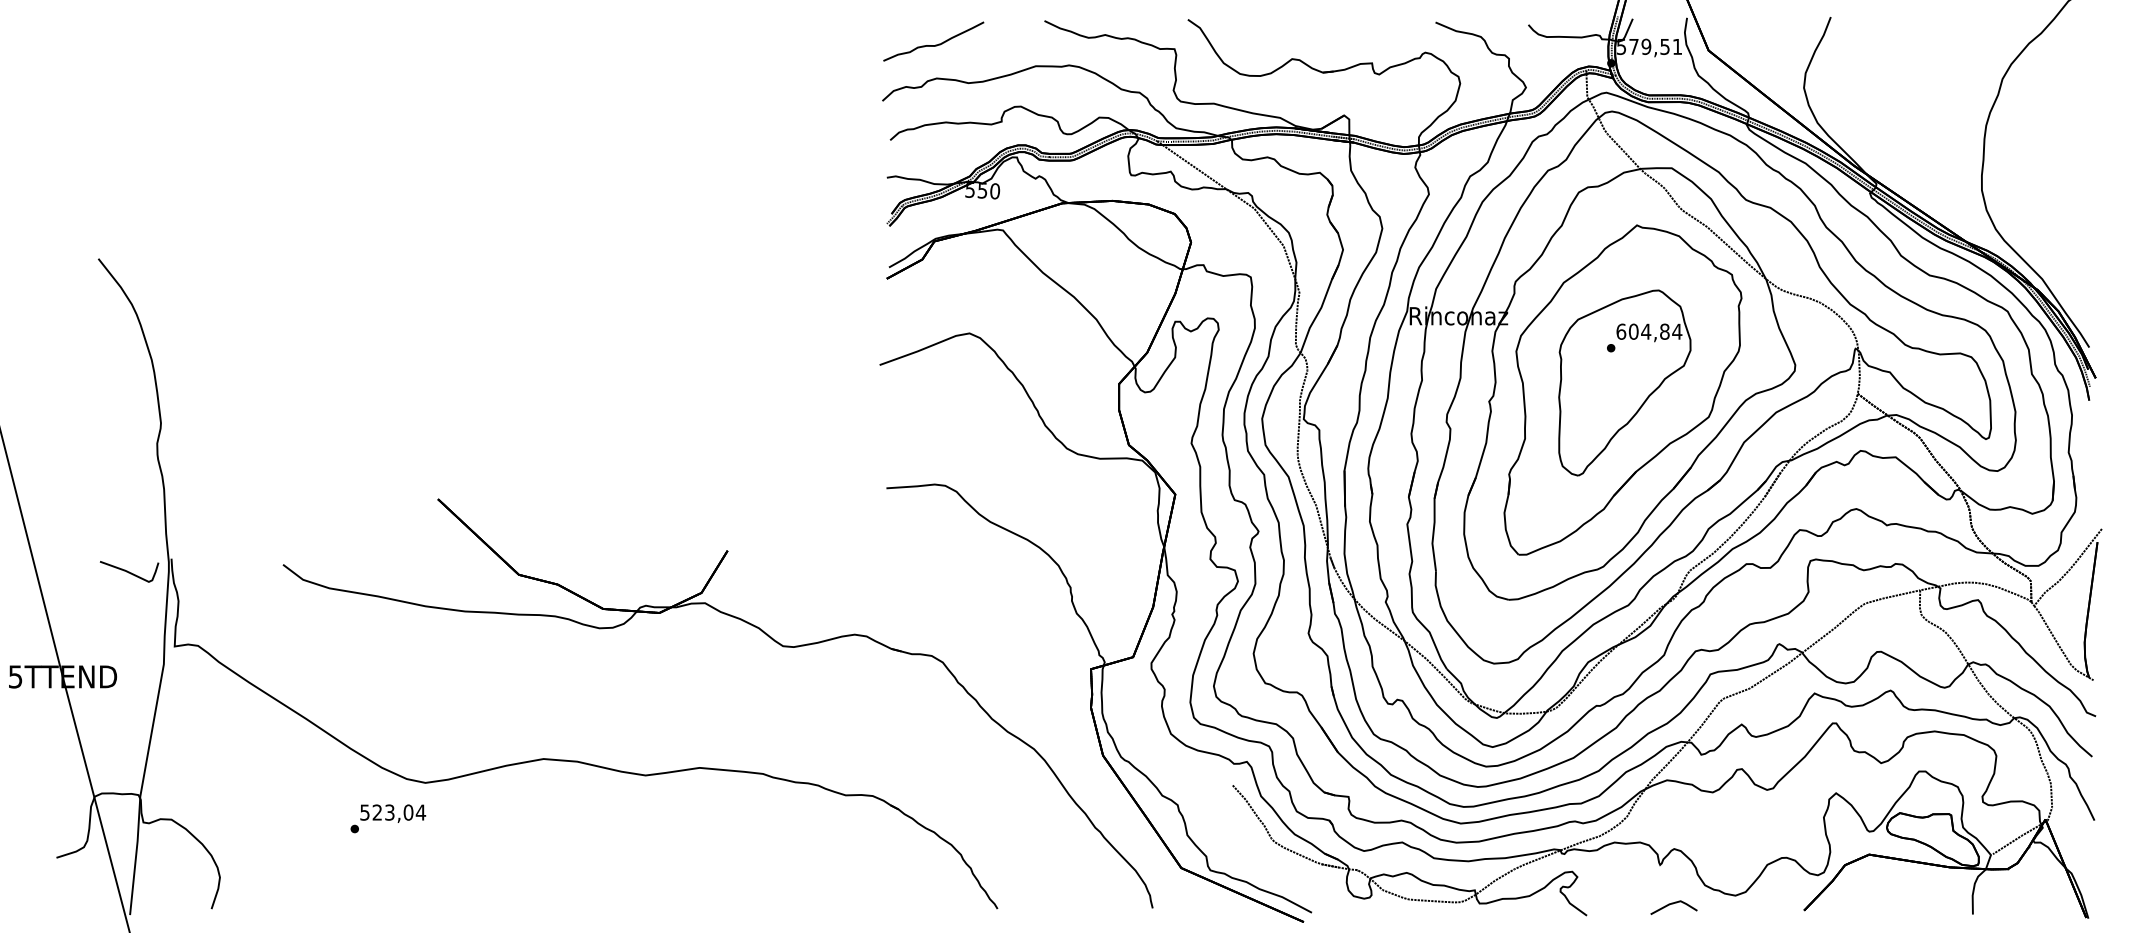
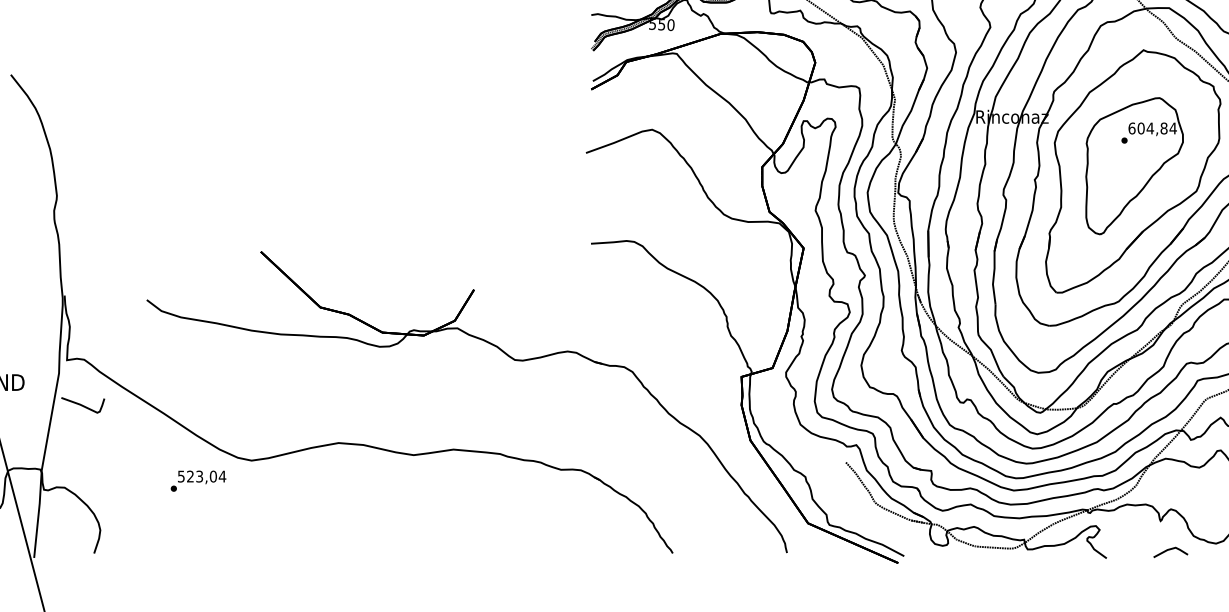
curve: (129, 571) -> (83, 405), moved
text: (388, 818) -> (198, 480), moved

